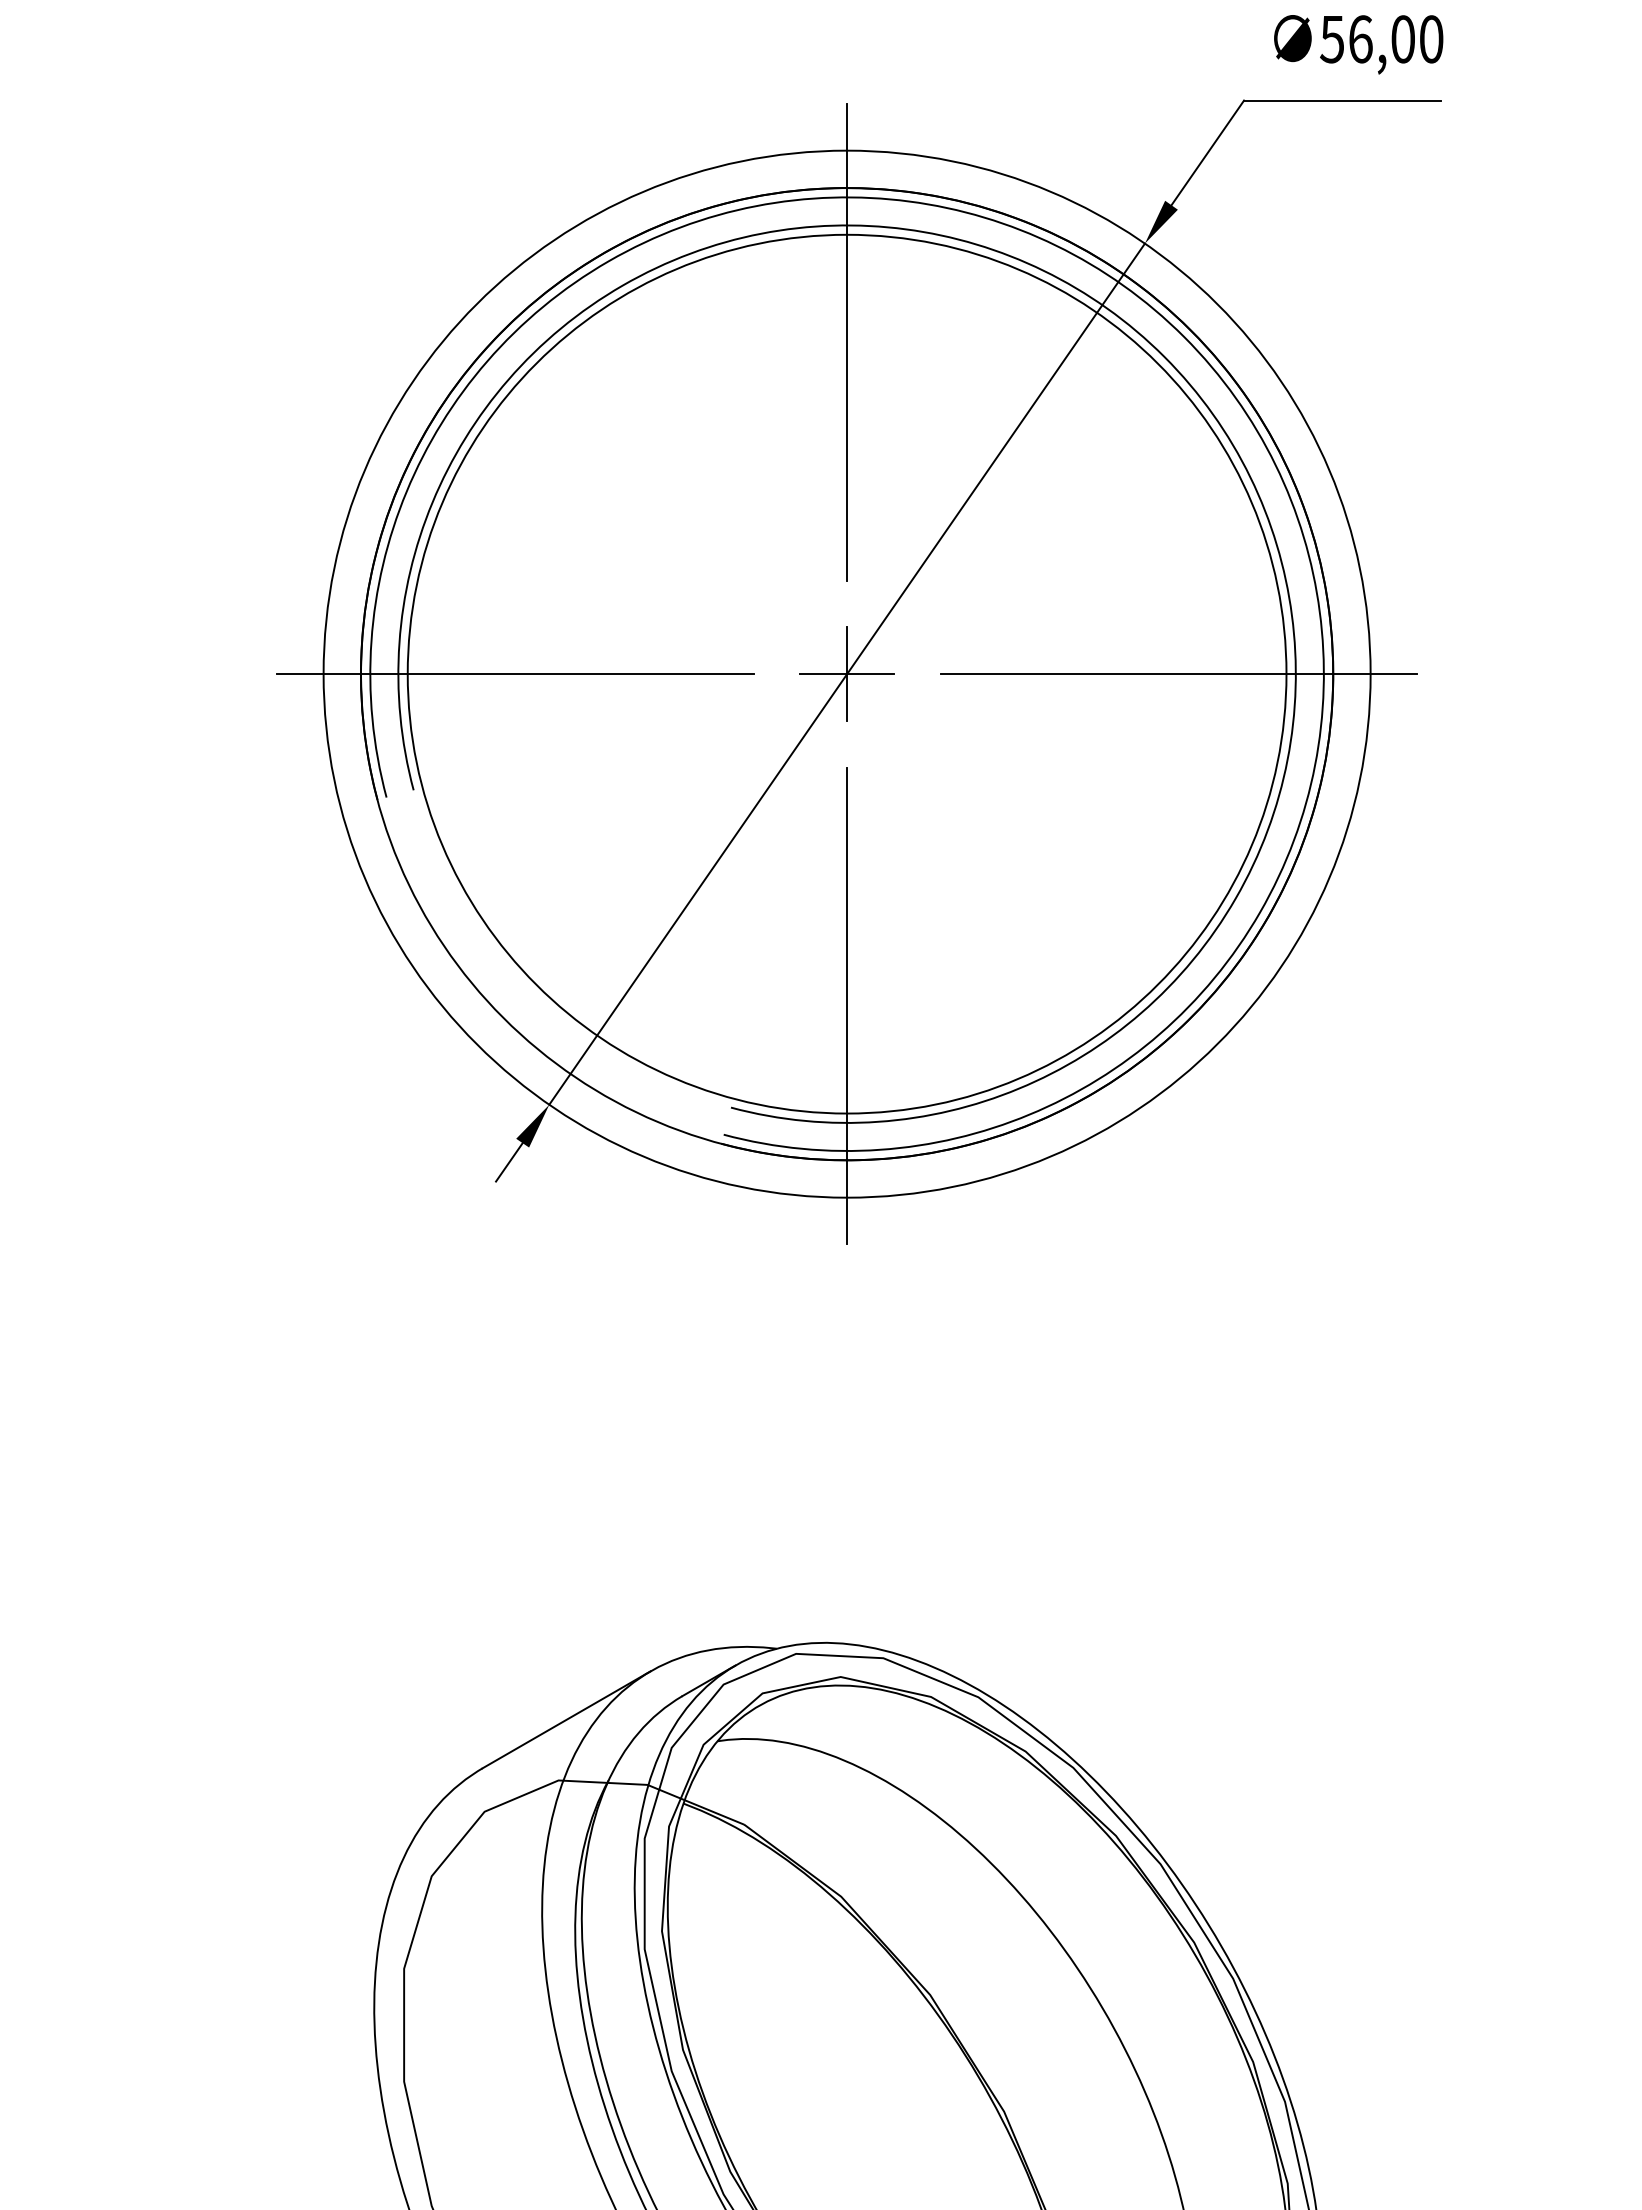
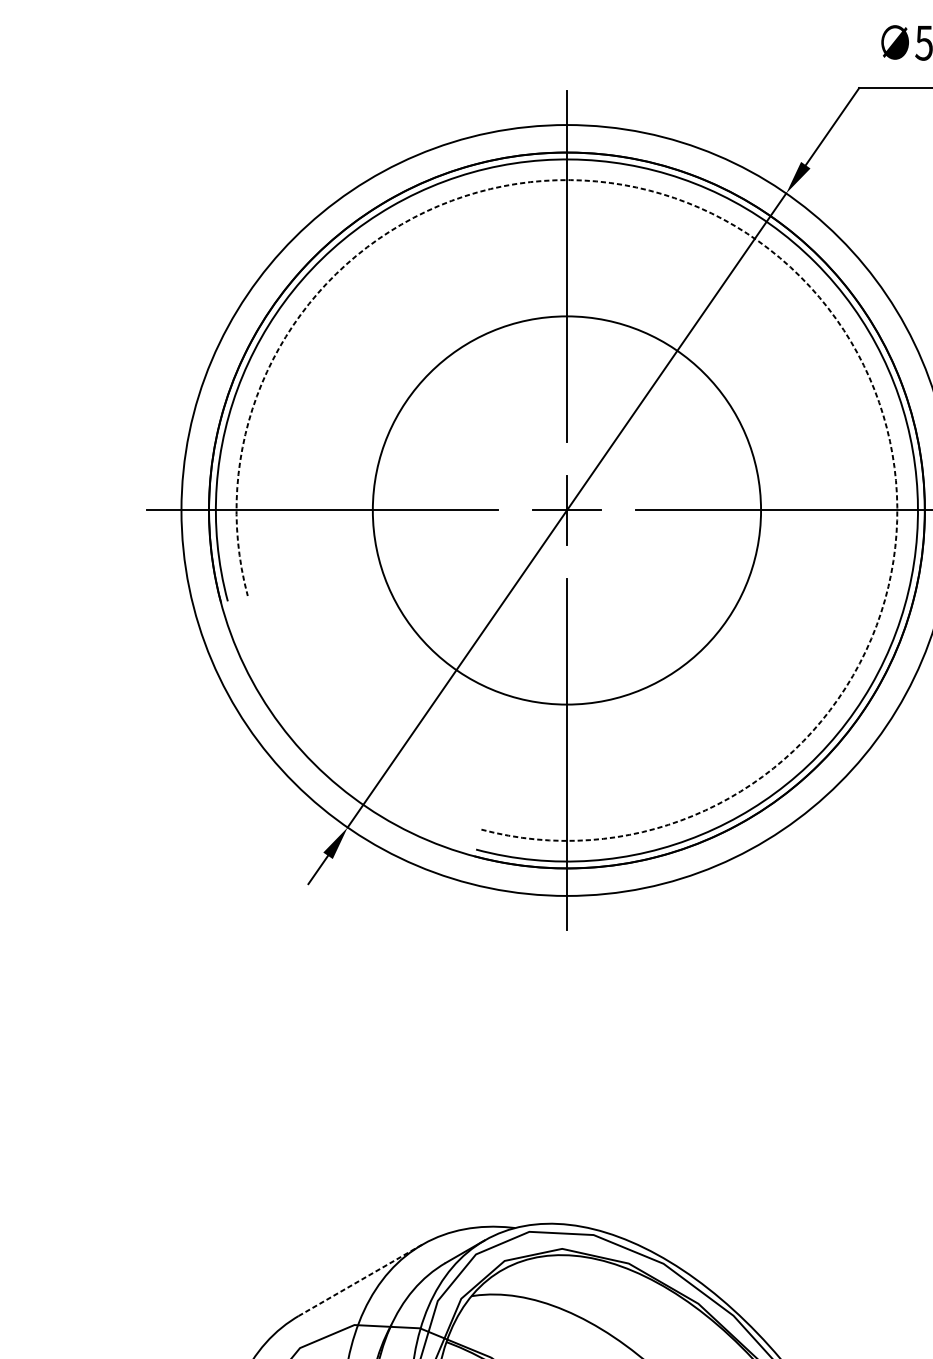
arc: (1164, 356) -> (800, 276), solid -> dashed
circle: (846, 673) -> (566, 509), size x0.6
line: (566, 1719) -> (360, 1280), solid -> dashed

